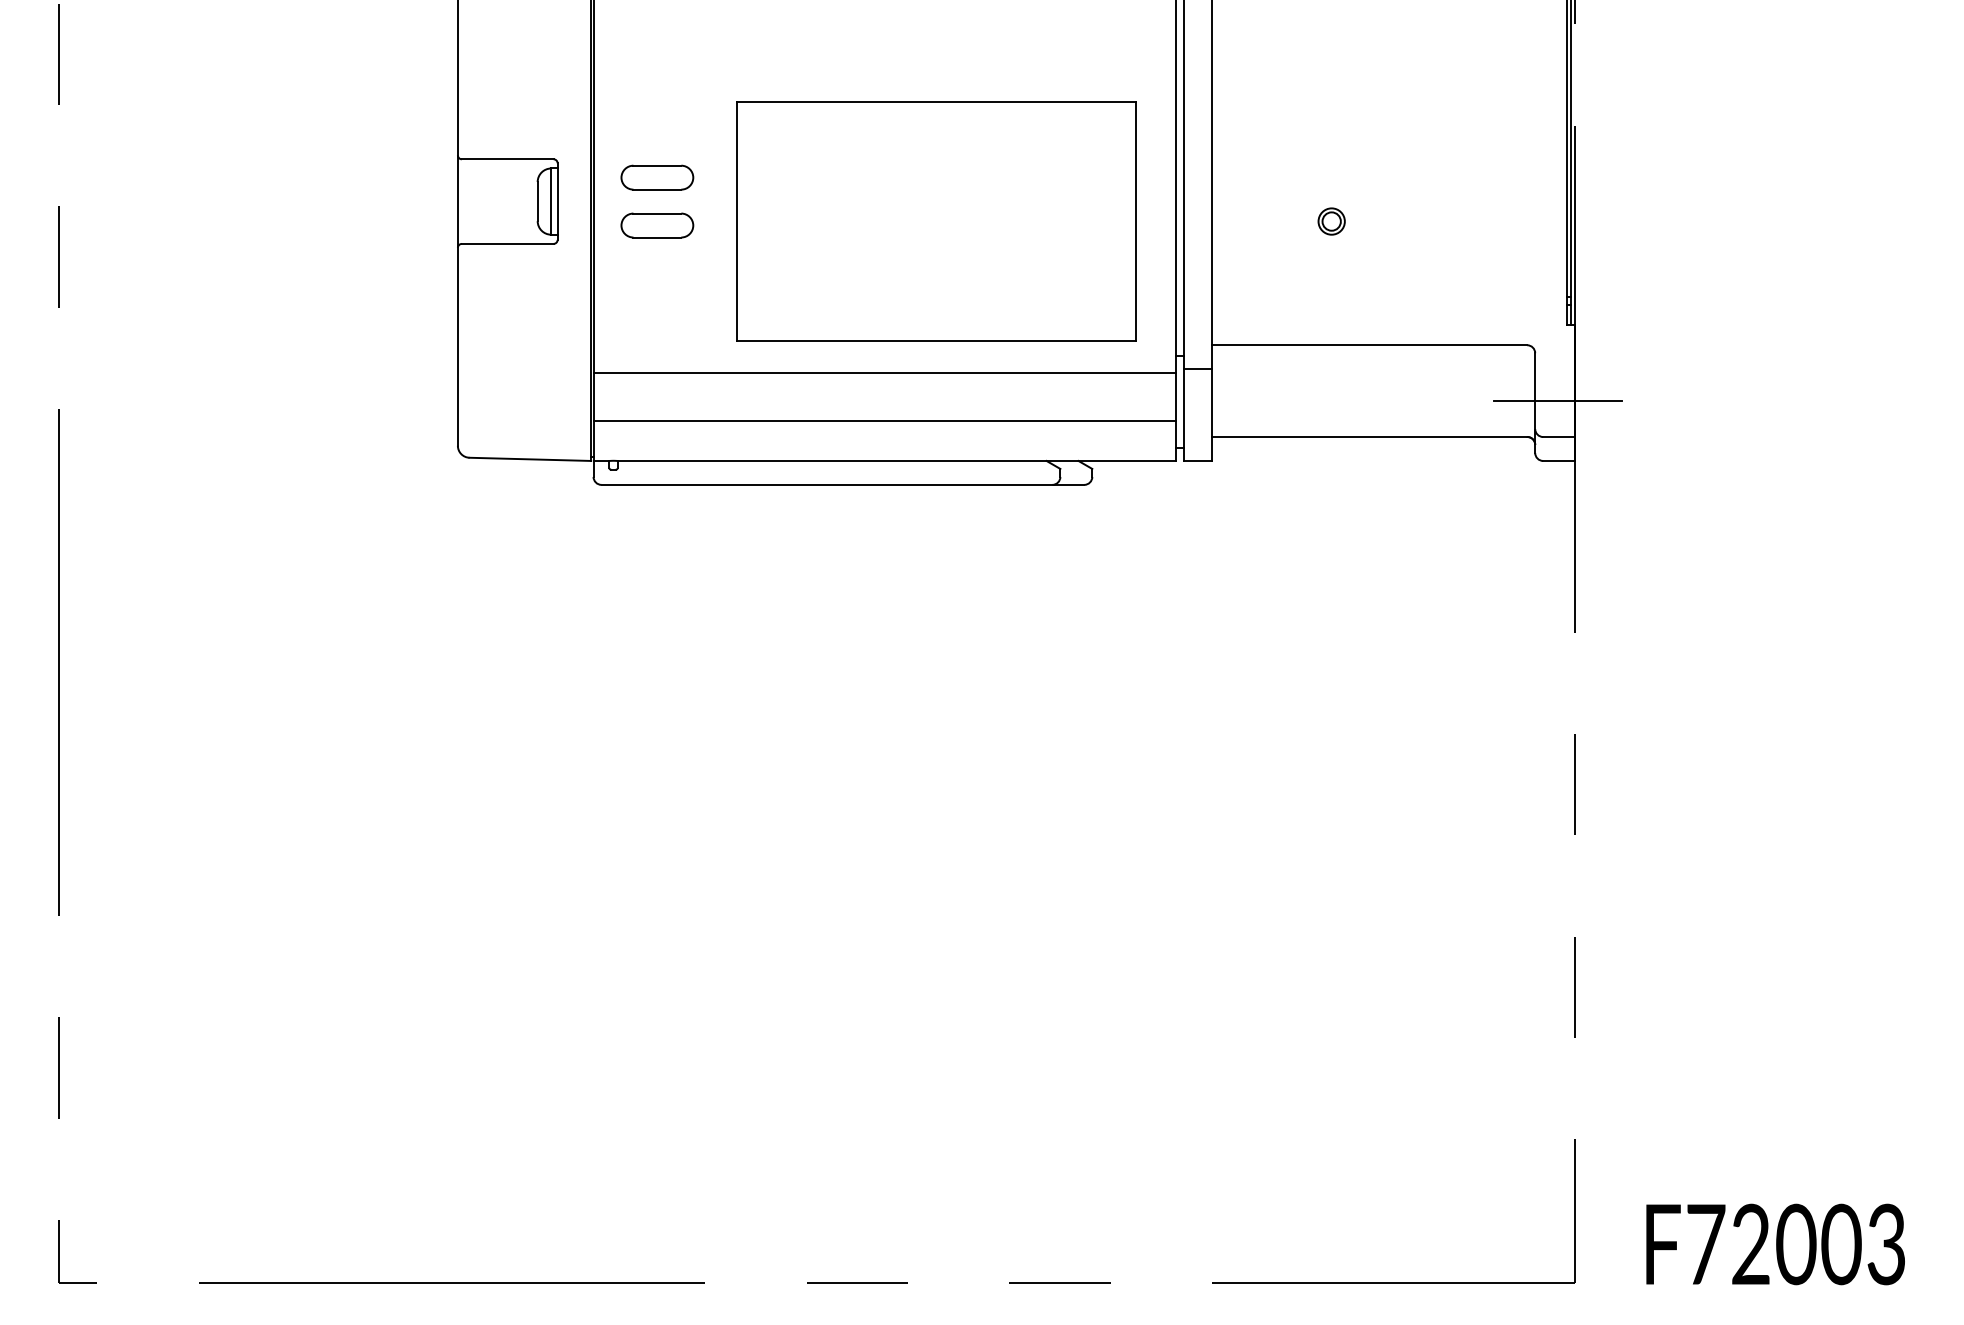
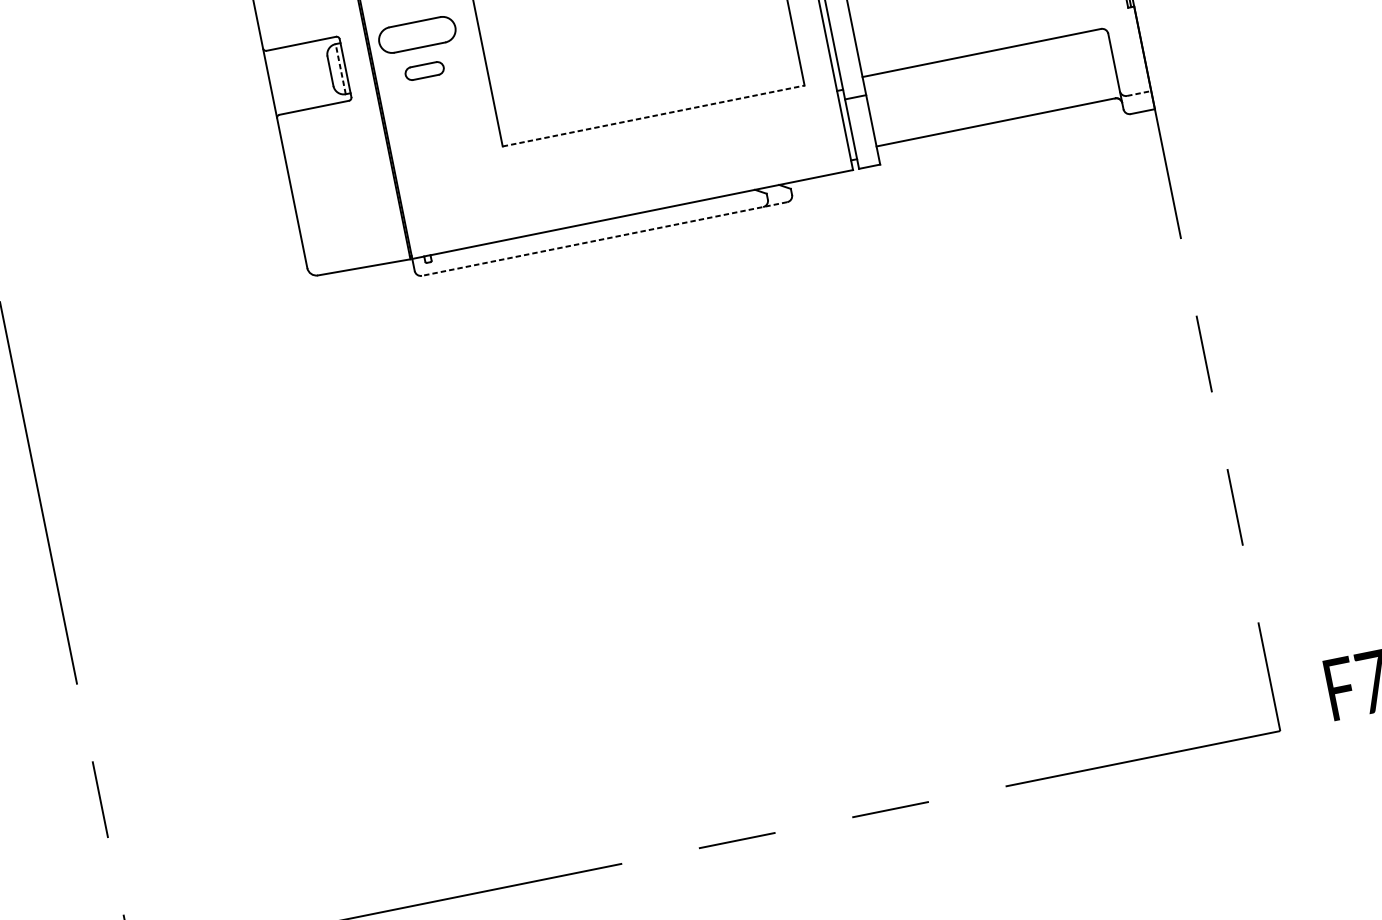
part: (657, 177) -> (417, 34), size x1.4
line: (551, 201) -> (340, 69), solid -> dashed
part: (657, 225) -> (424, 71), size x0.7
line: (936, 341) -> (653, 116), solid -> dashed
line: (884, 373) -> (619, 148), removed
line: (1557, 401) -> (1132, 66), removed
line: (884, 421) -> (626, 184), removed
line: (1559, 437) -> (1139, 93), solid -> dashed
line: (842, 484) -> (604, 238), solid -> dashed

